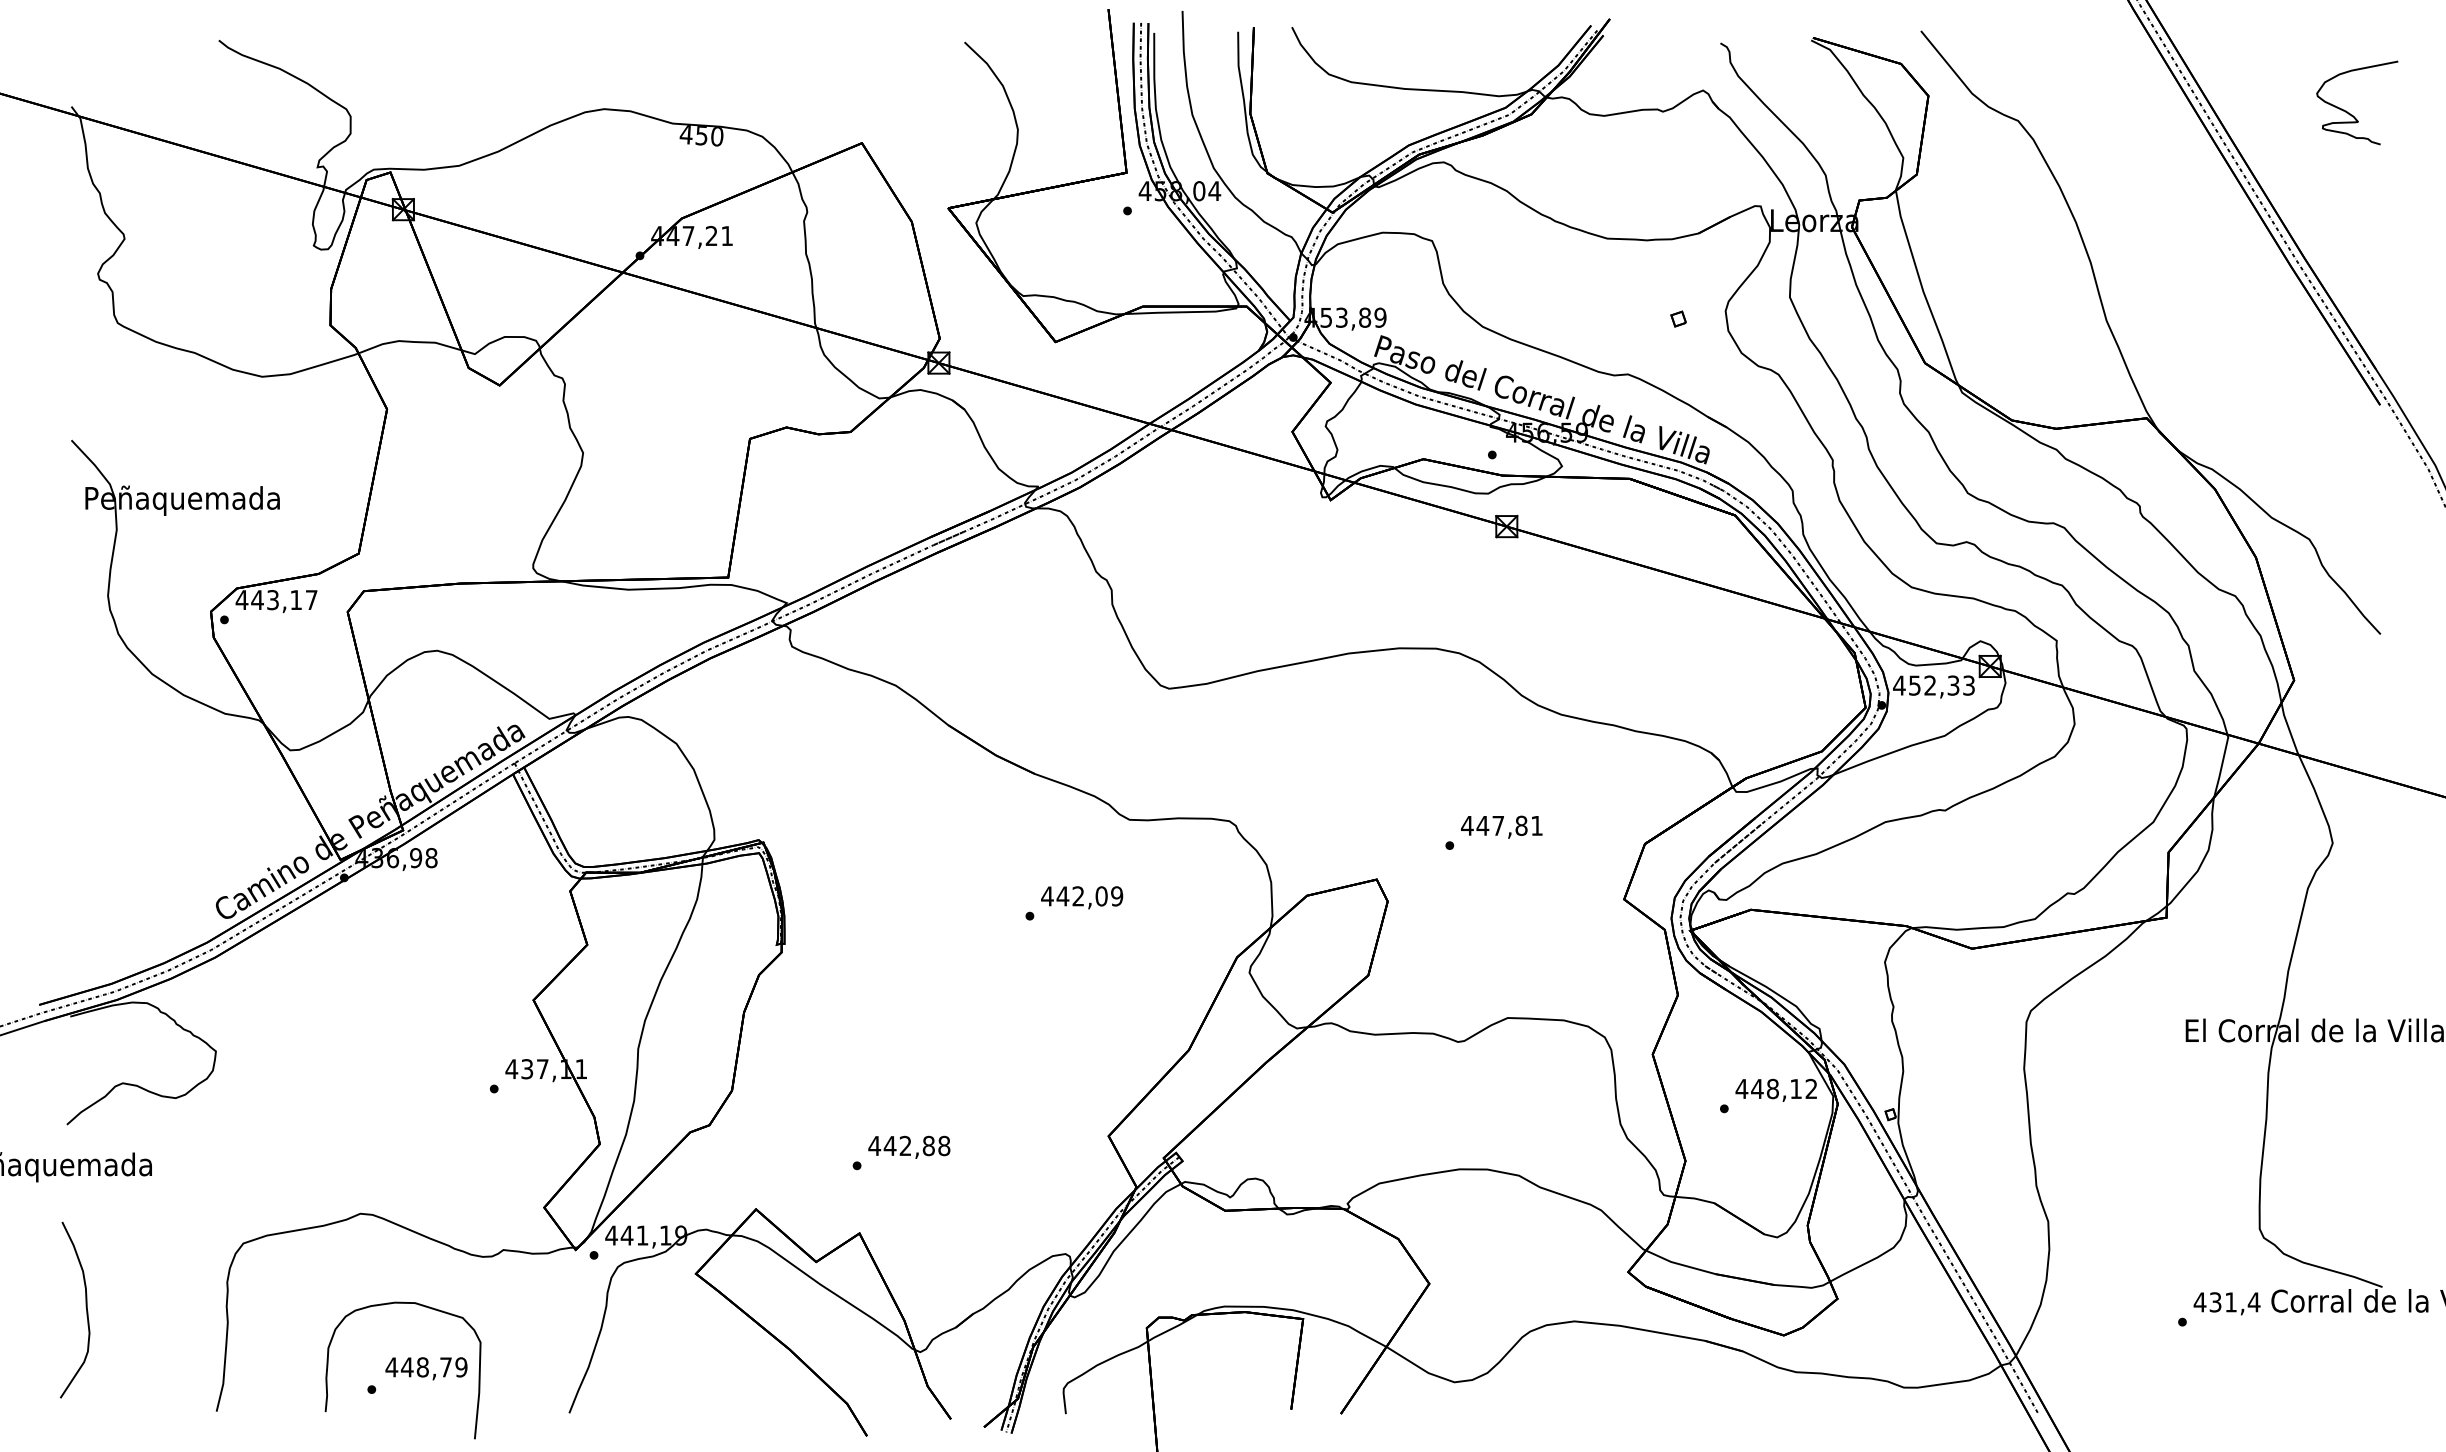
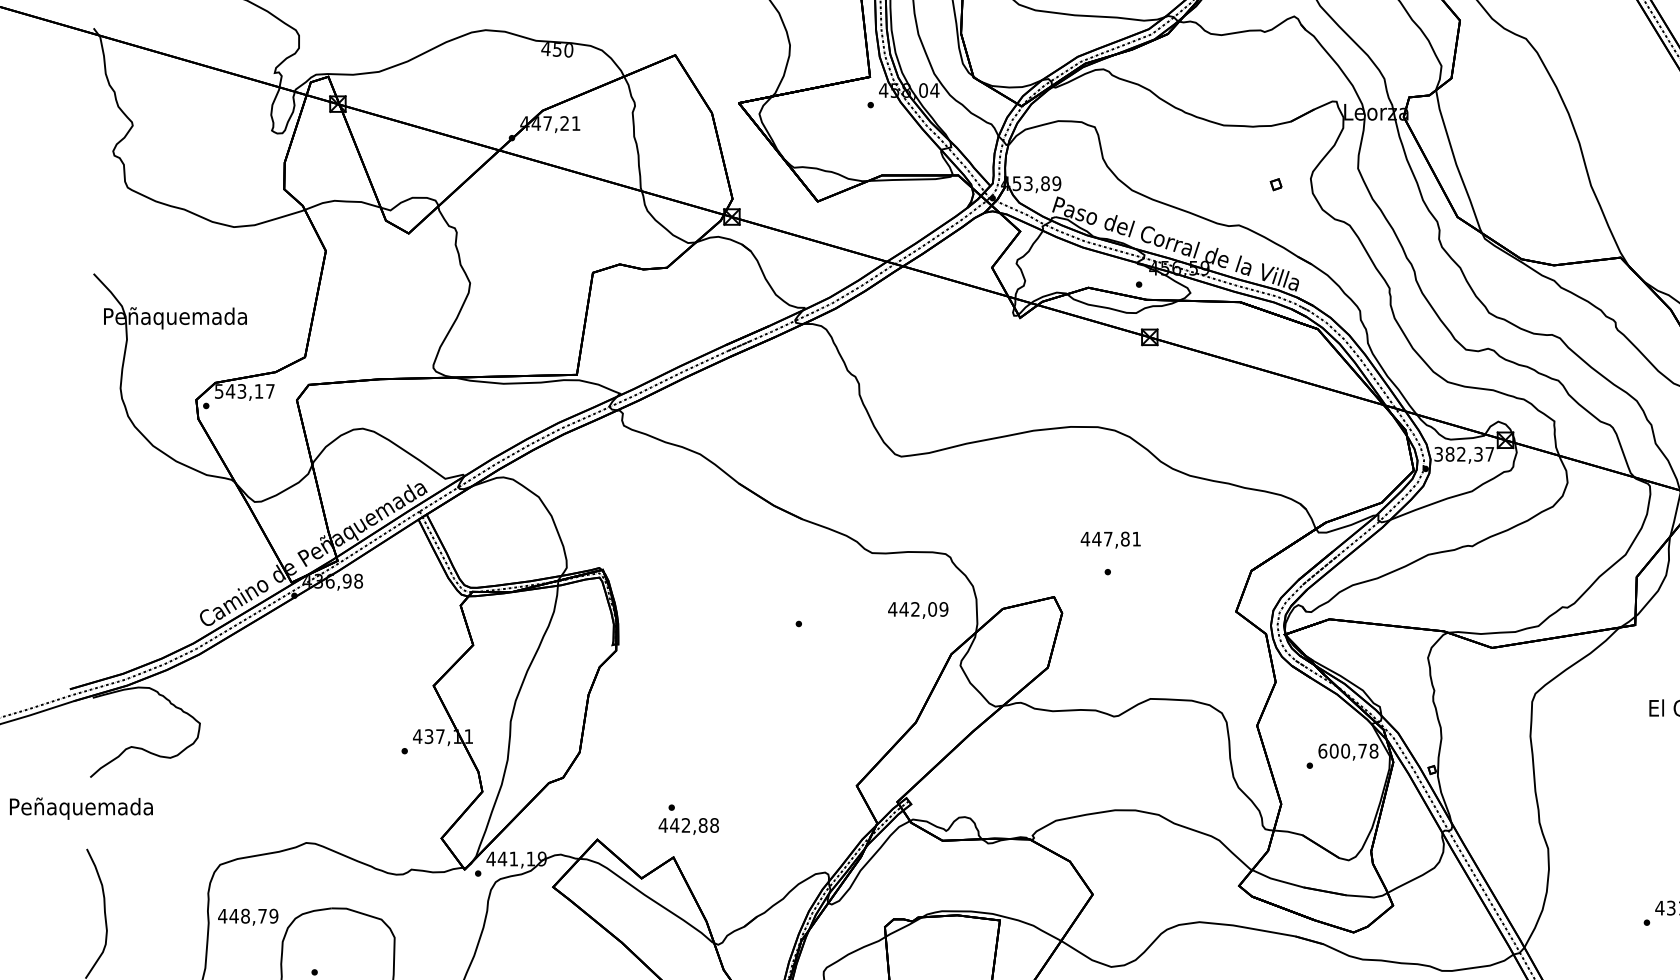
text: (241, 600) -> (218, 391), 443,17 -> 543,17
text: (1933, 685) -> (1463, 454), 452,33 -> 382,37
text: (1501, 826) -> (1110, 539), moved
text: (1082, 897) -> (918, 610), moved
text: (1776, 1088) -> (1348, 750), 448,12 -> 600,78
text: (909, 1146) -> (688, 825), moved
text: (426, 1368) -> (248, 917), moved

